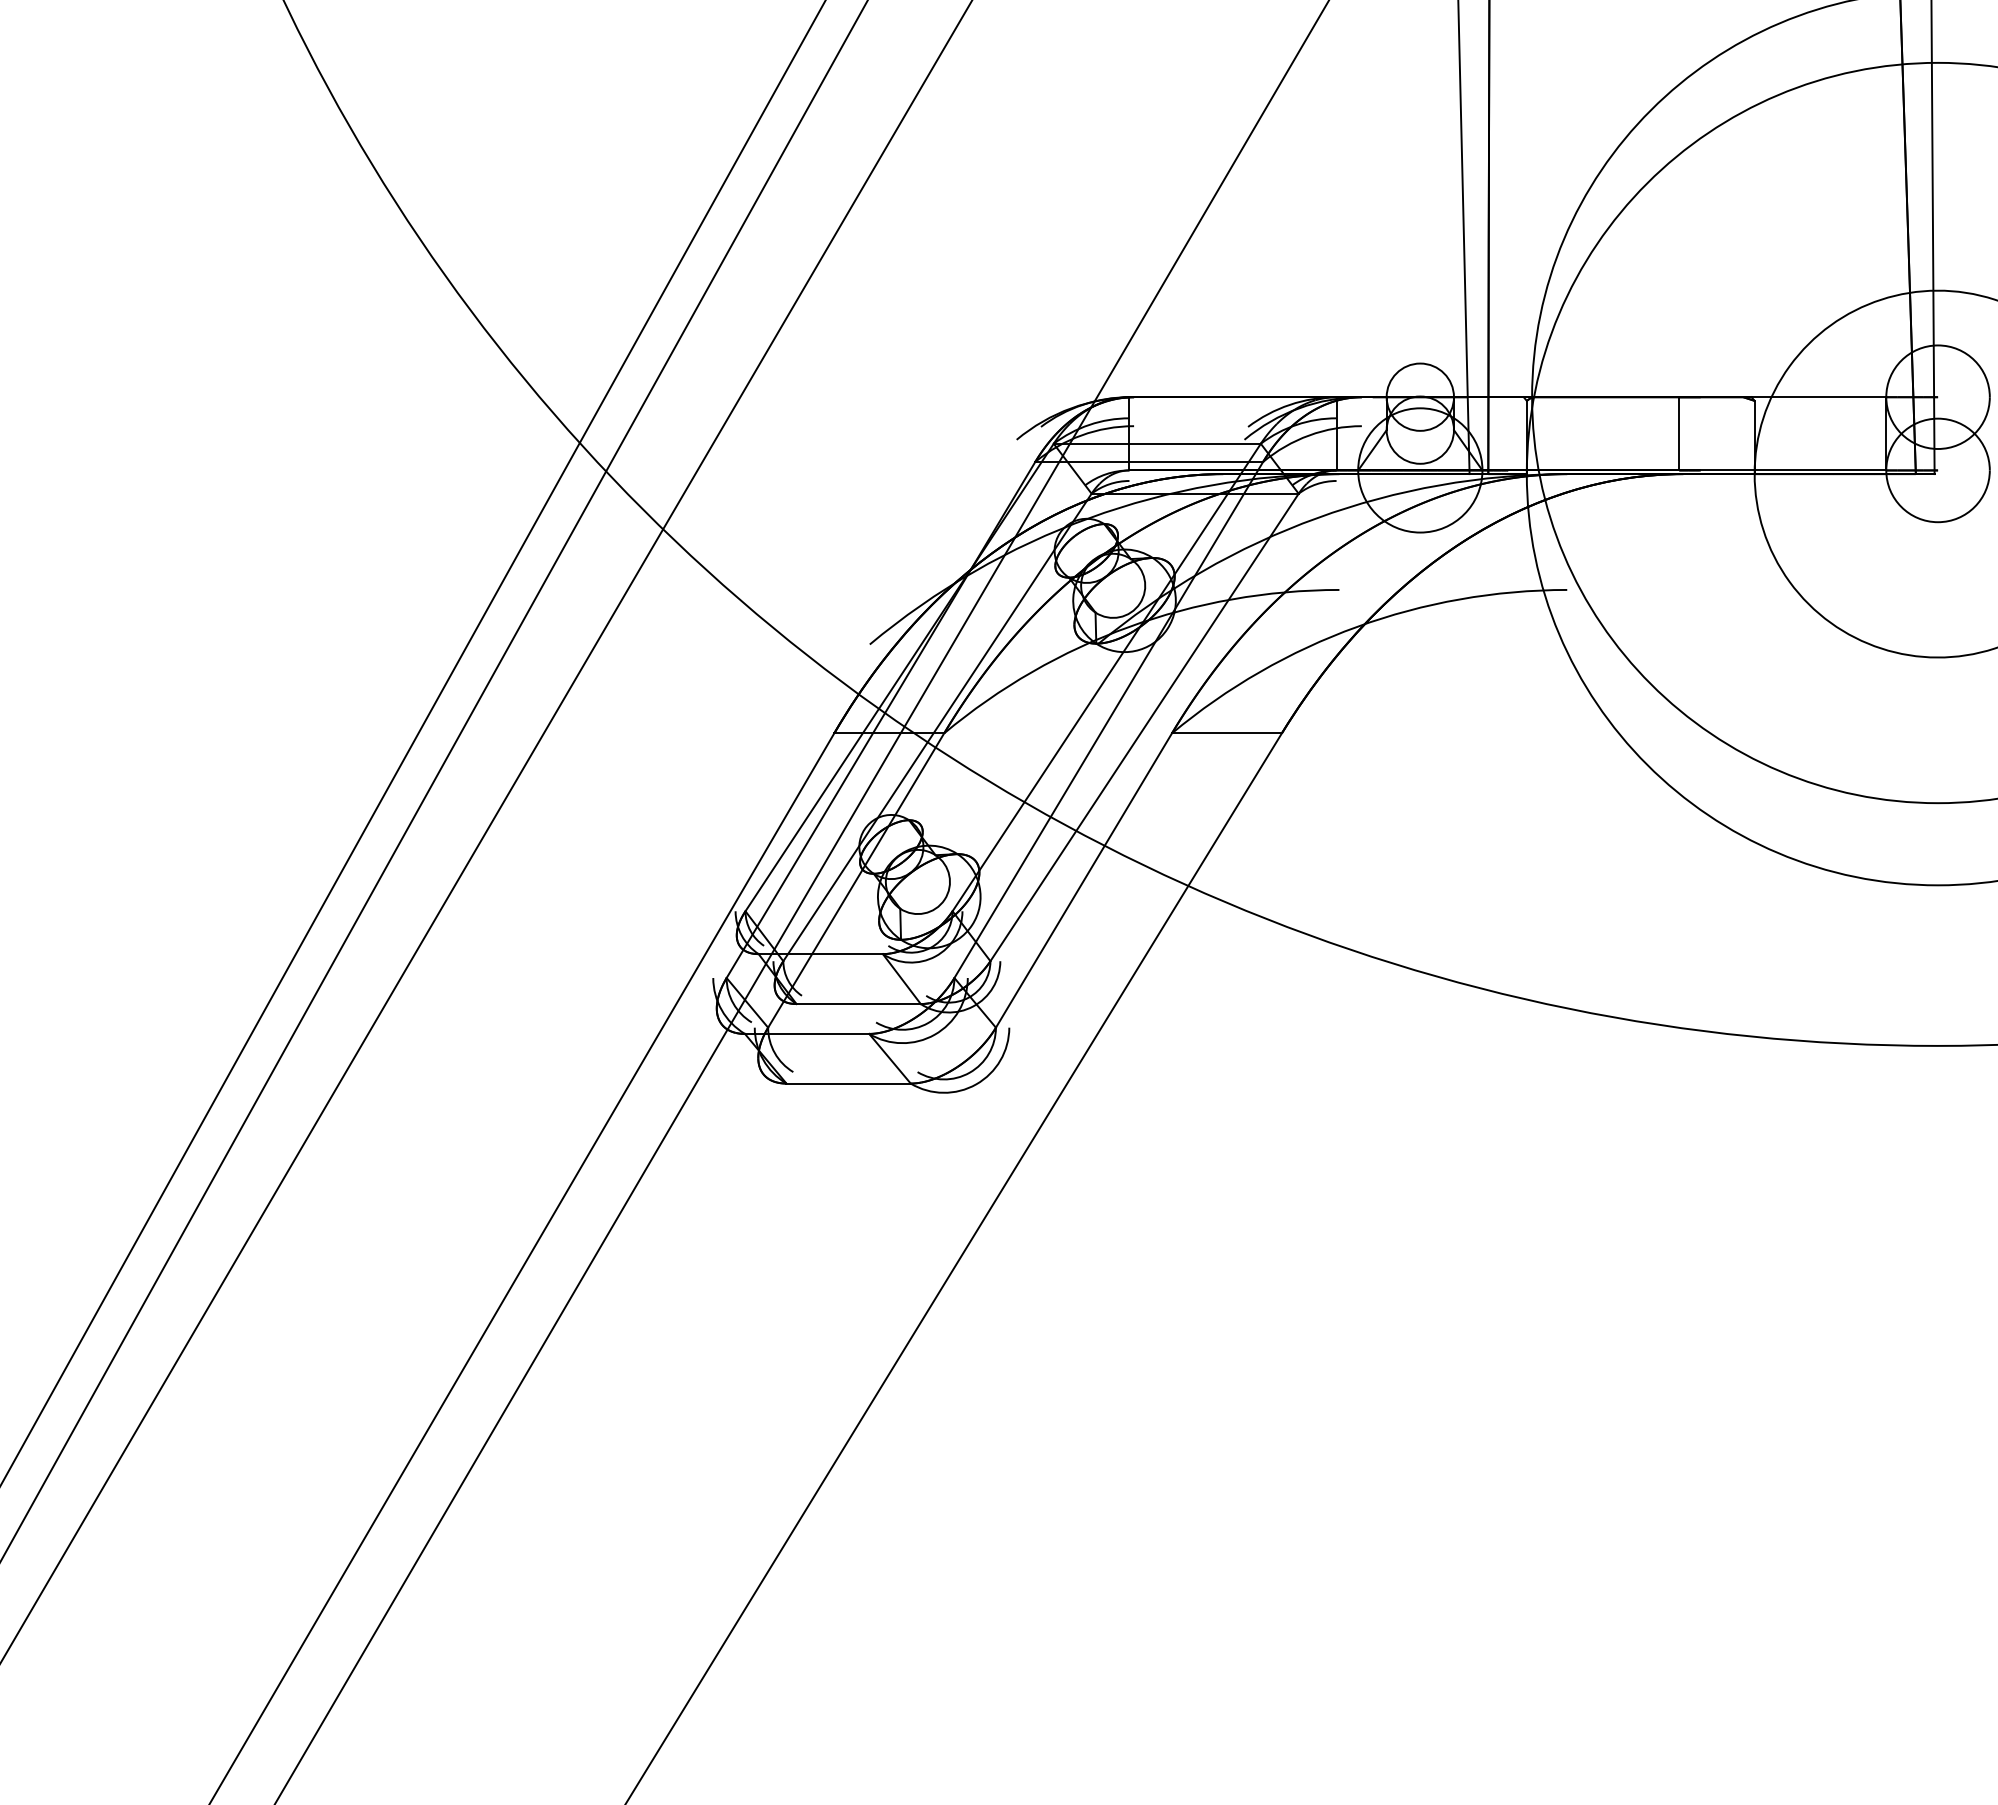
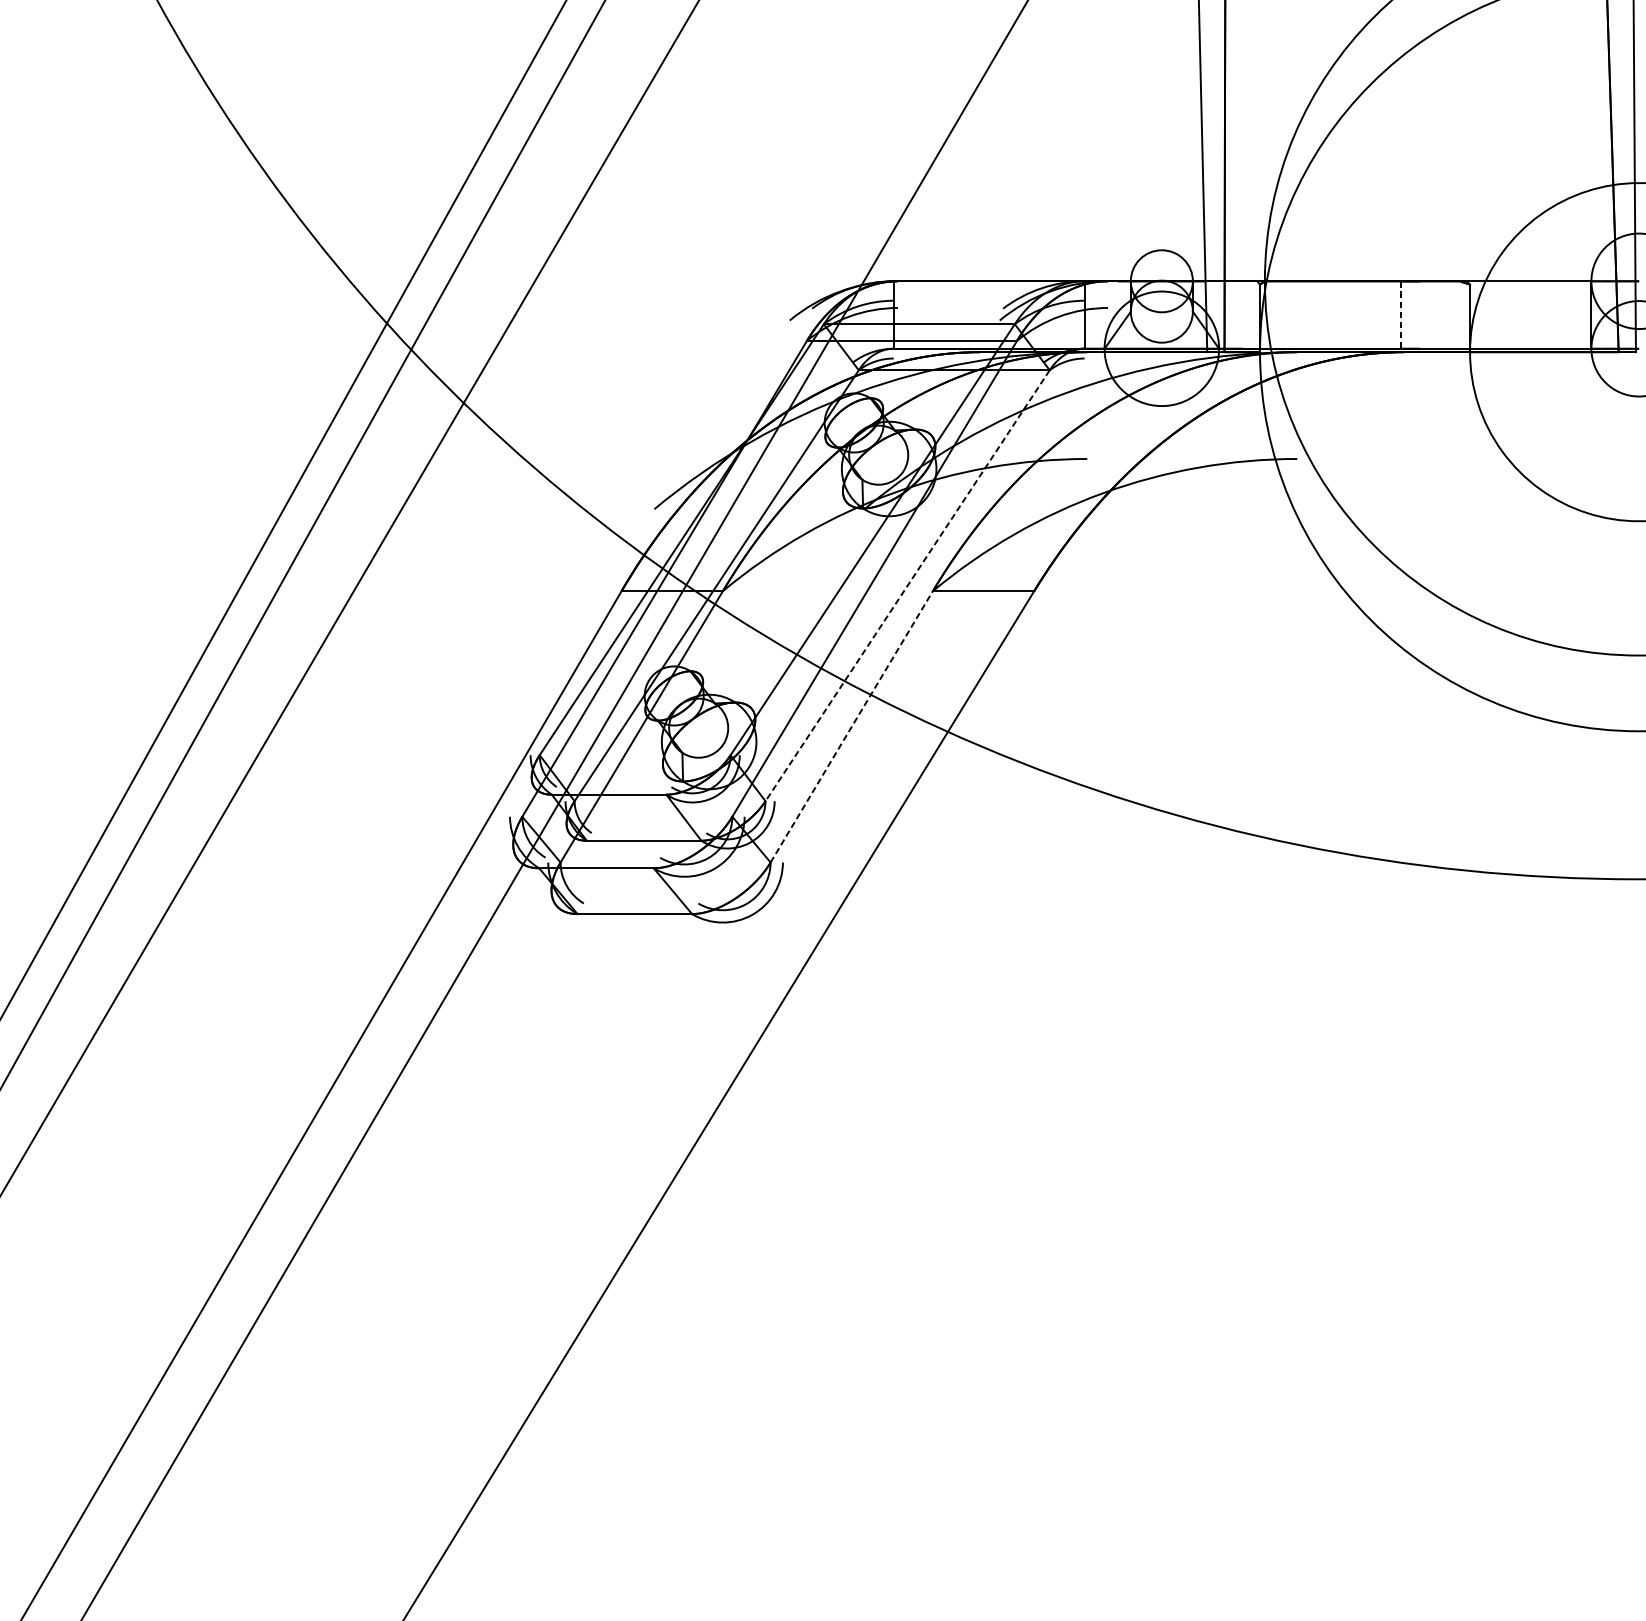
line: (1679, 433) -> (1400, 314), solid -> dashed
line: (1144, 727) -> (907, 585), solid -> dashed
line: (1084, 880) -> (852, 726), solid -> dashed

